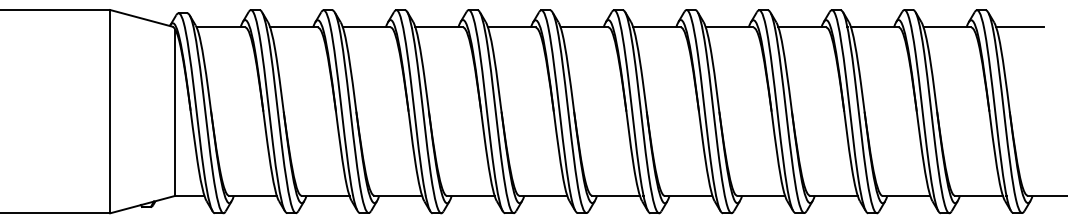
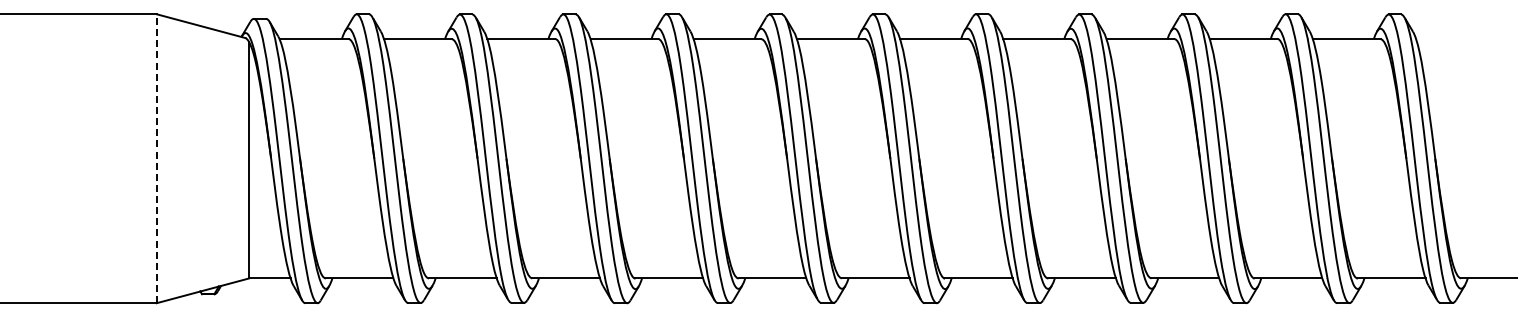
line: (1019, 27) -> (1449, 39), removed
line: (110, 111) -> (156, 158), solid -> dashed

